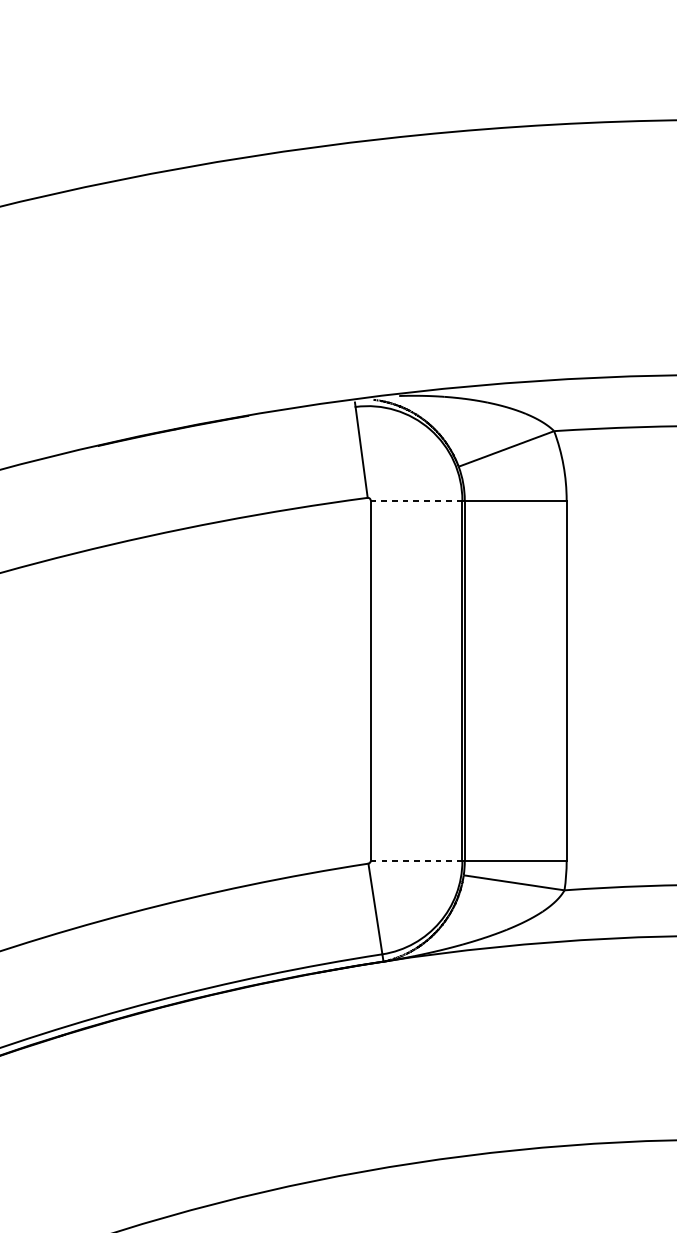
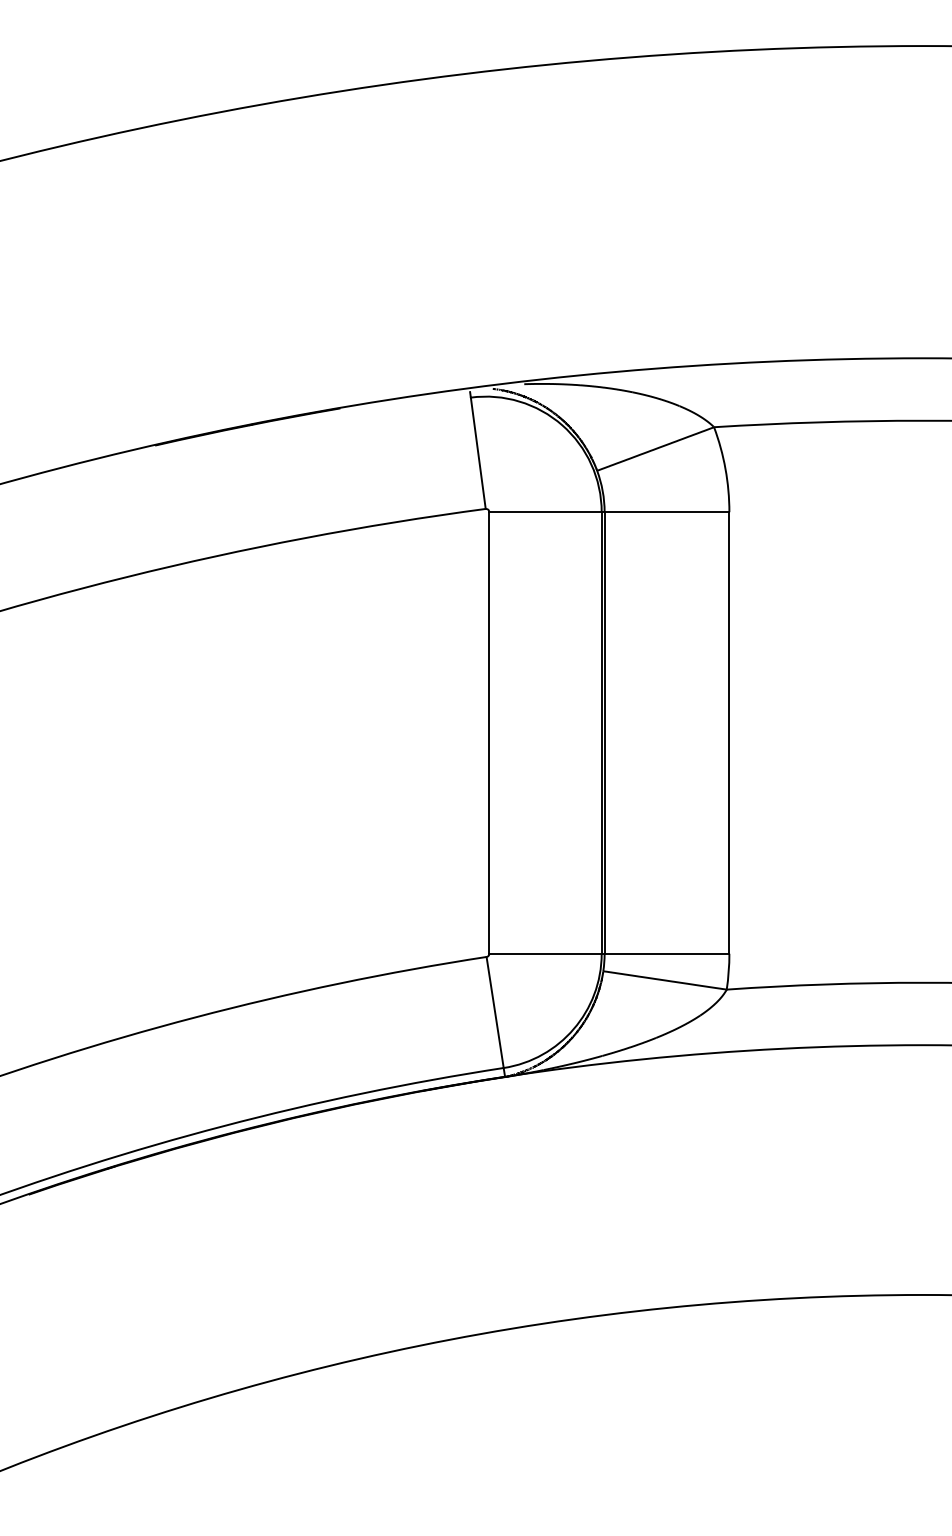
line: (416, 500) -> (545, 512), dashed -> solid
line: (417, 860) -> (546, 953), dashed -> solid

